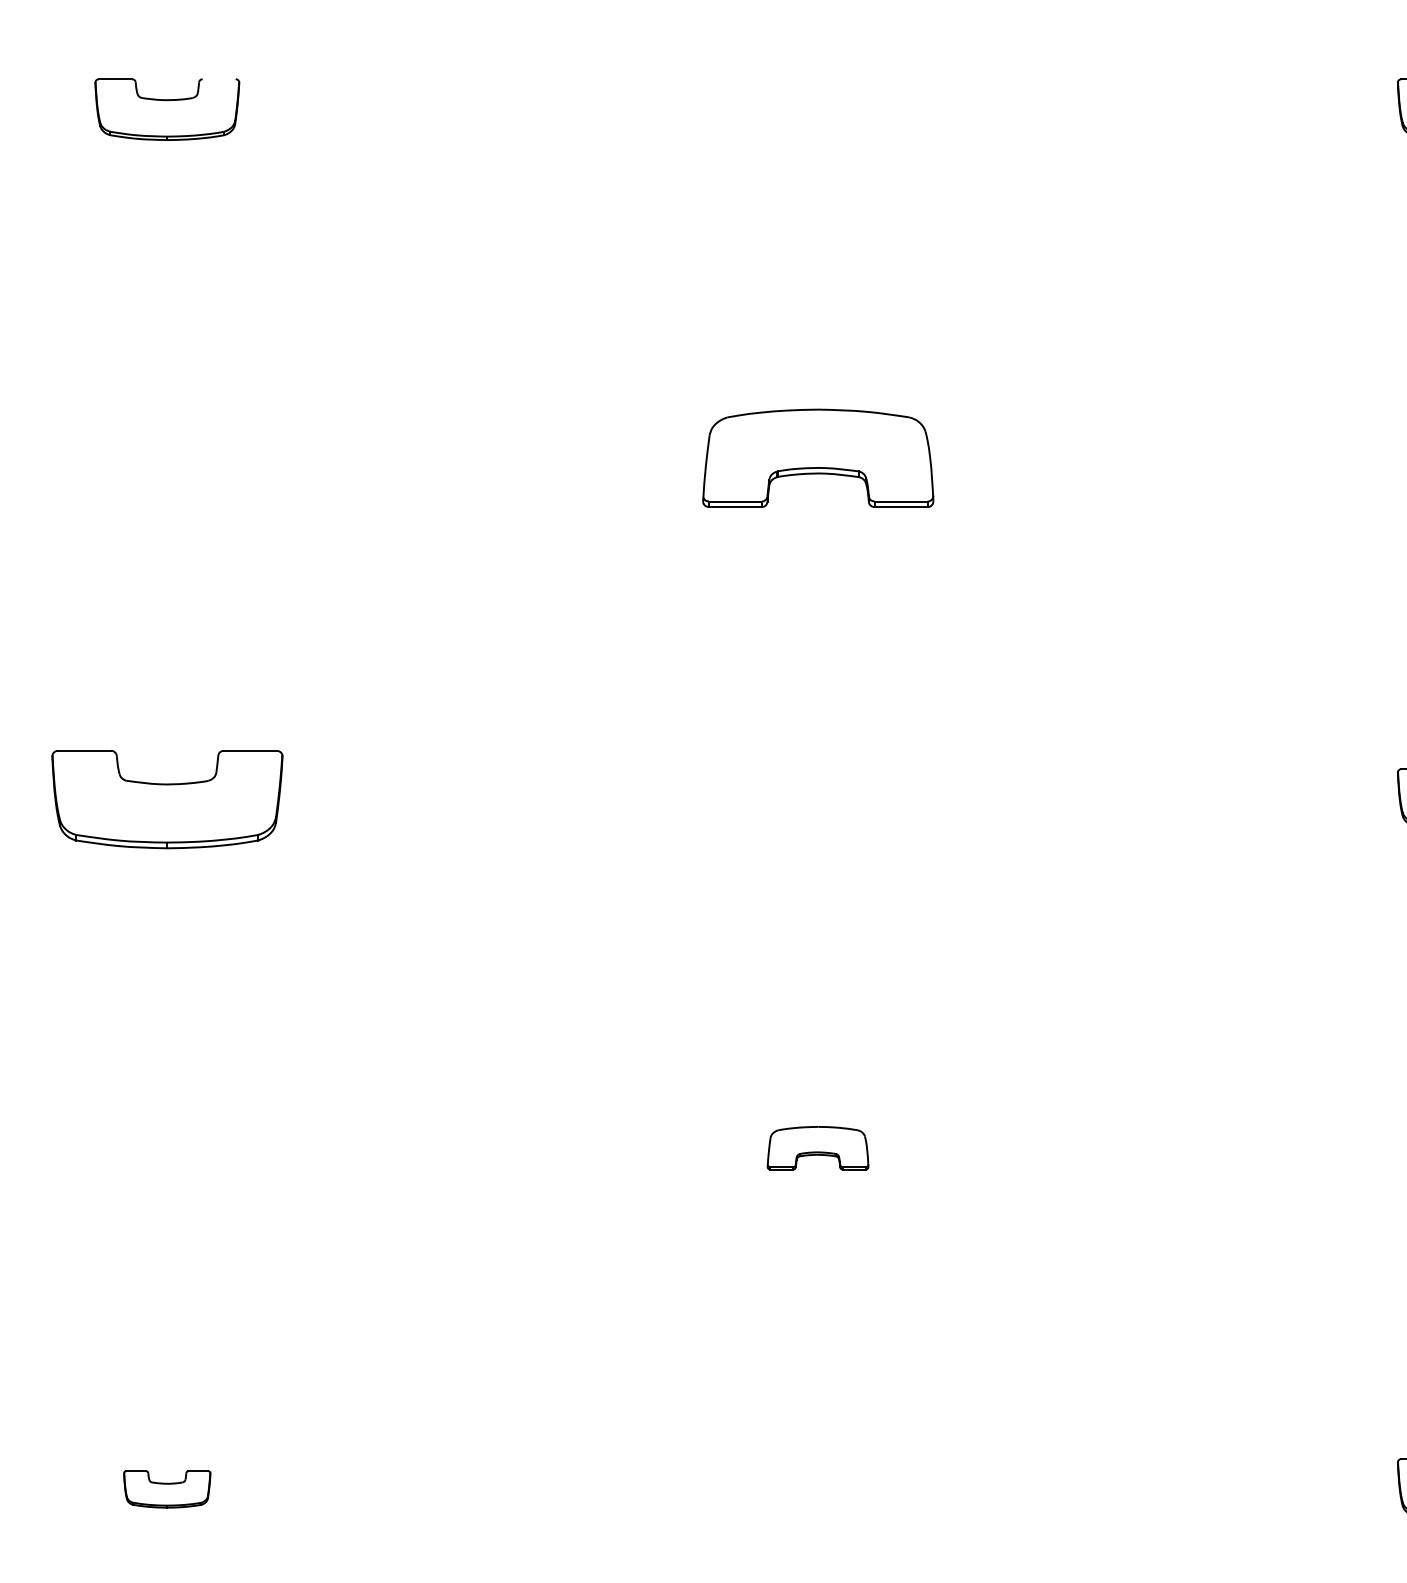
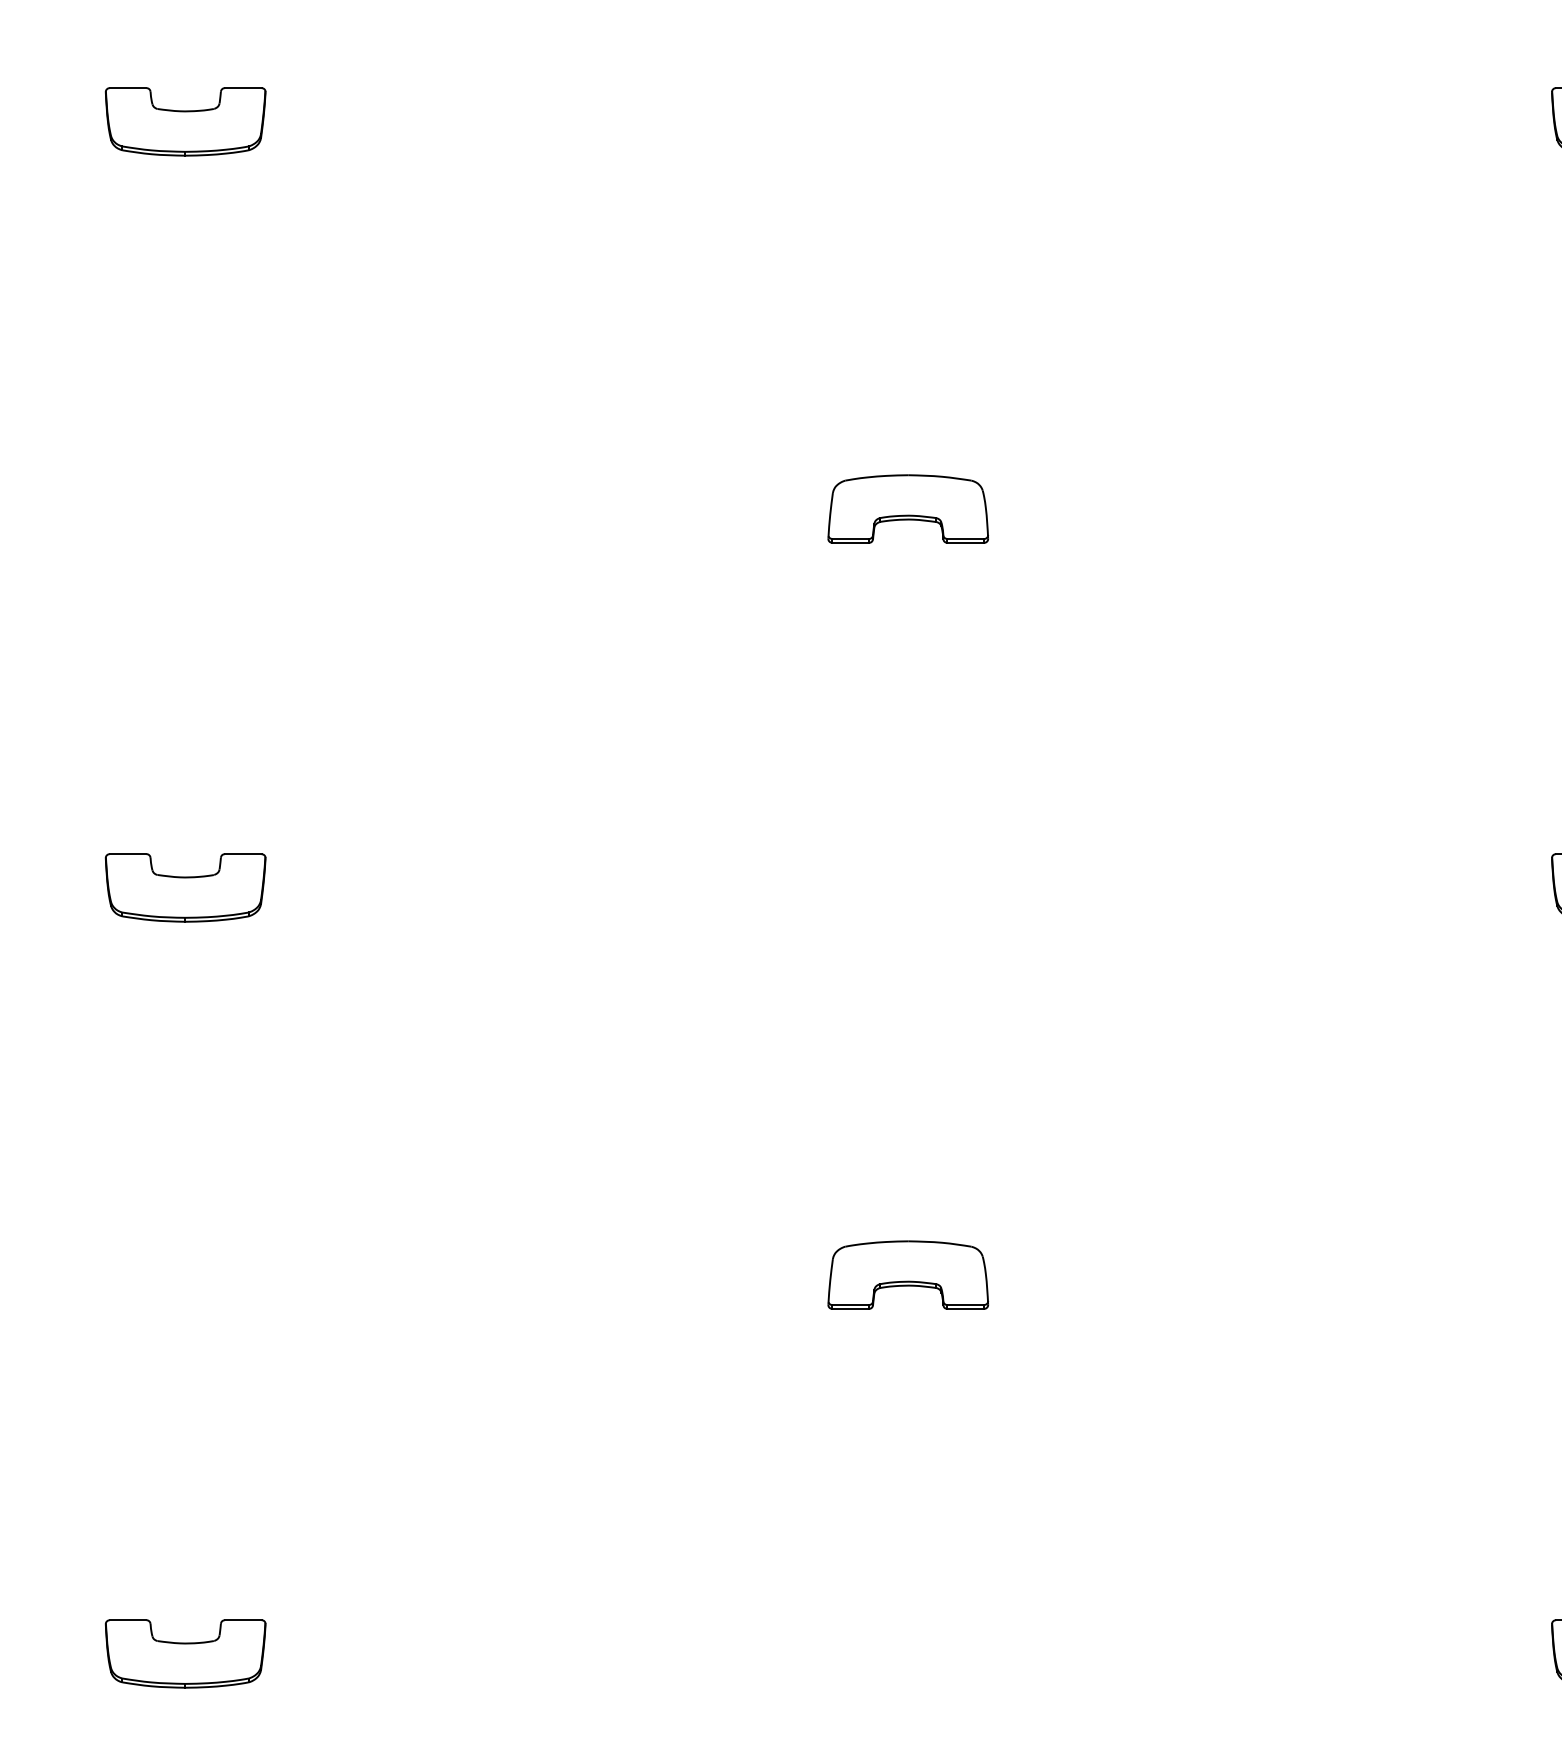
line: (218, 79) -> (242, 88), added
part: (817, 457) -> (907, 508), size x0.62
part: (167, 799) -> (185, 887), size x0.62
part: (817, 1147) -> (907, 1274), size x1.43
part: (167, 1489) -> (185, 1653), size x1.67

